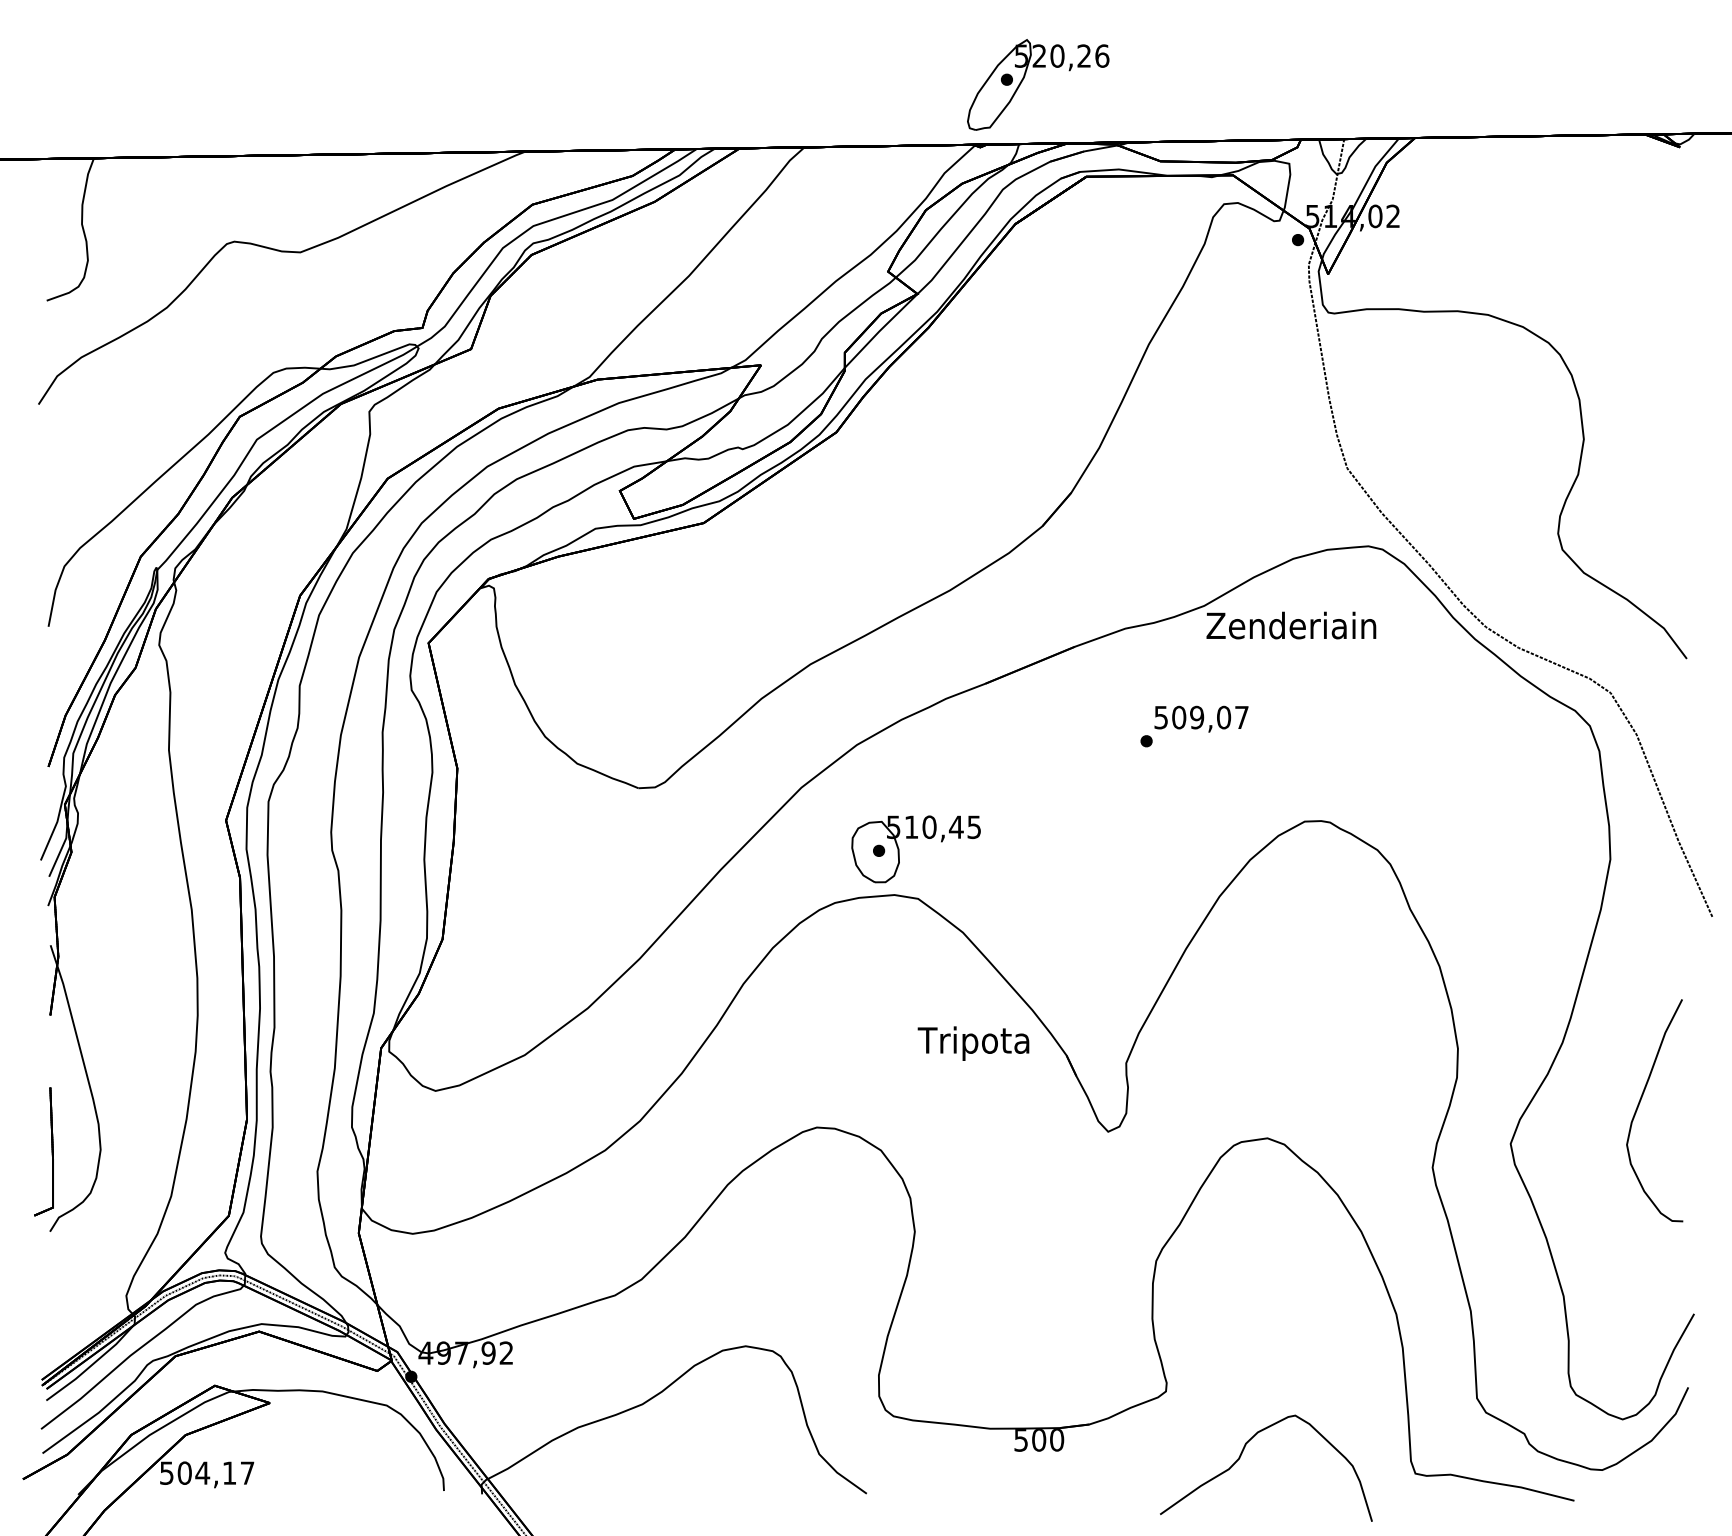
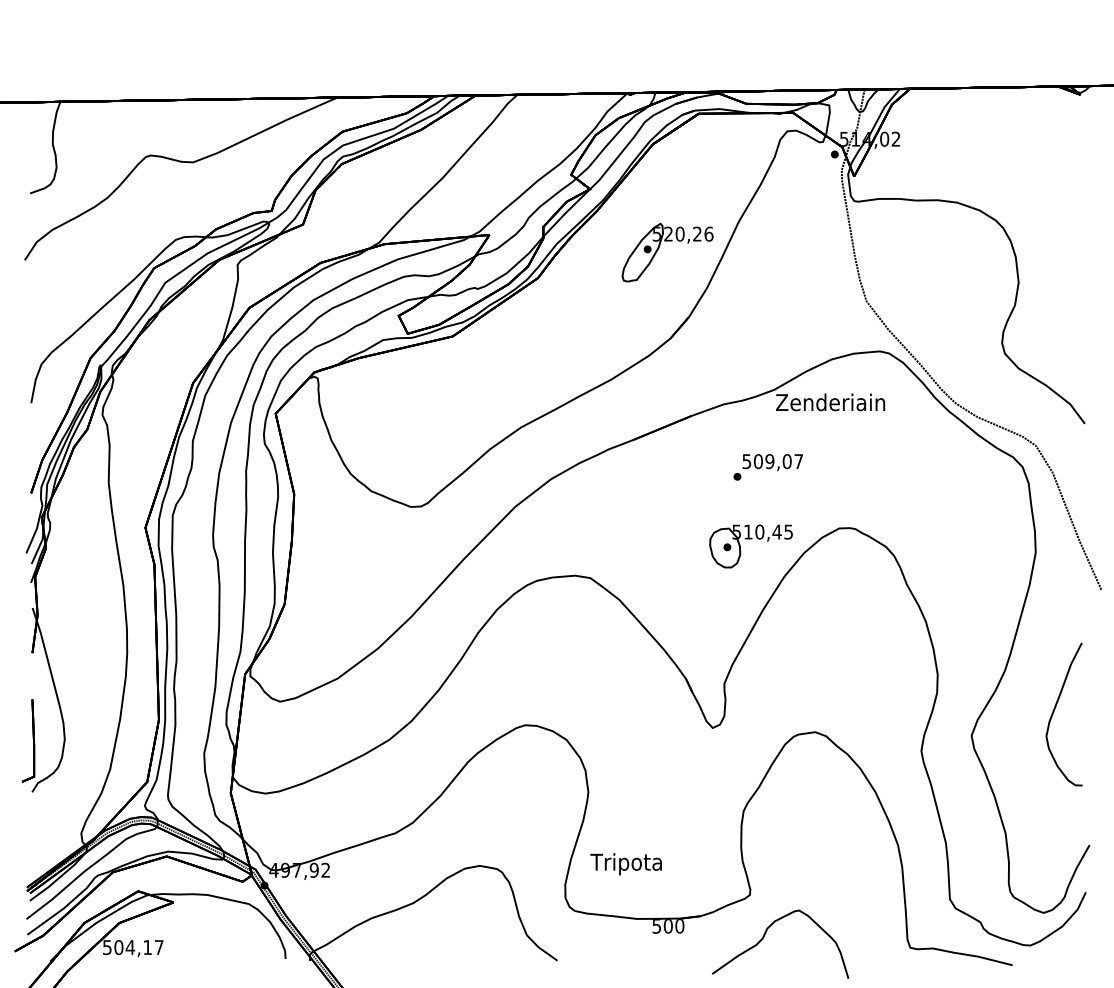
part: (1025, 78) -> (659, 248), moved
part: (914, 838) -> (750, 539), moved
text: (972, 1043) -> (625, 864), moved
part: (1243, 1454) -> (765, 935), moved

